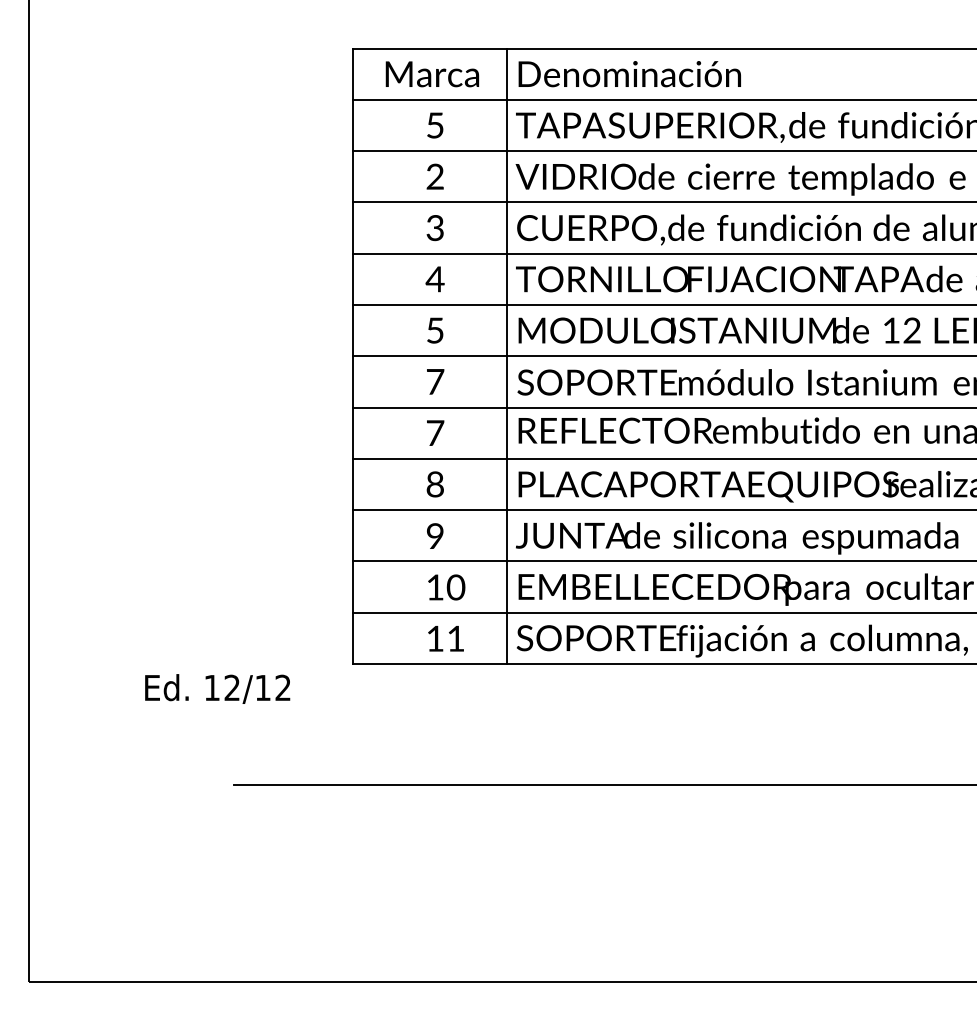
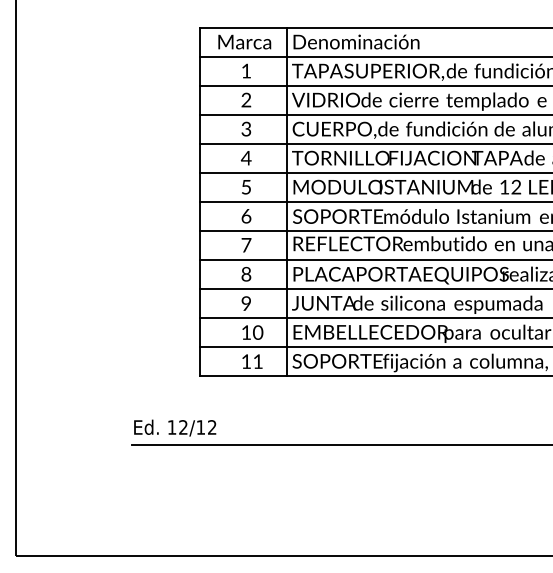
text: (435, 124) -> (246, 70), 5 -> 1
text: (435, 382) -> (246, 216), 7 -> 6
text: (218, 687) -> (175, 427), moved

